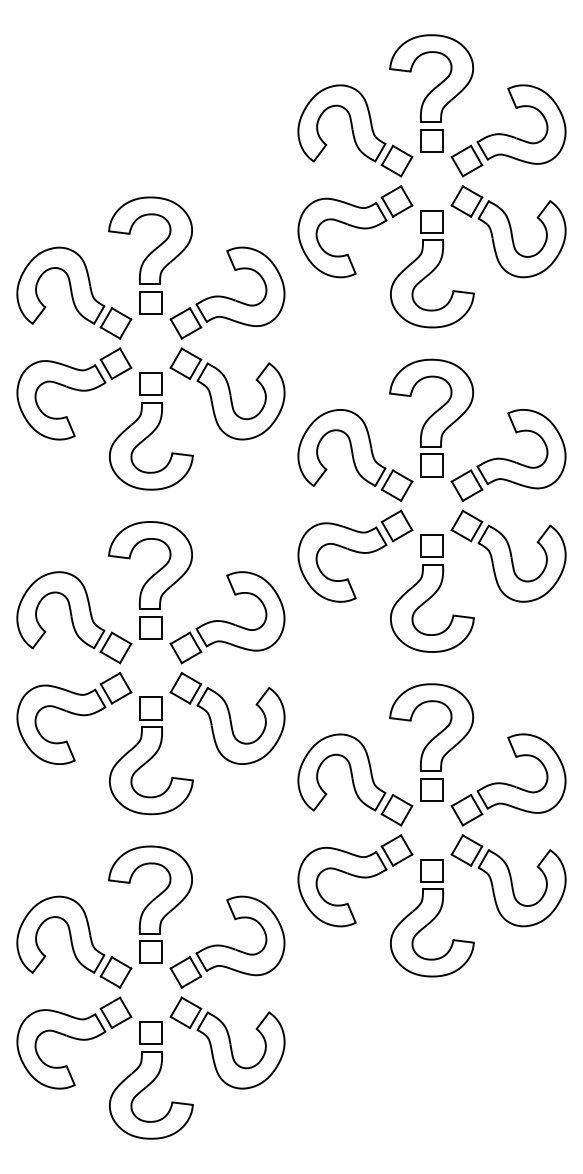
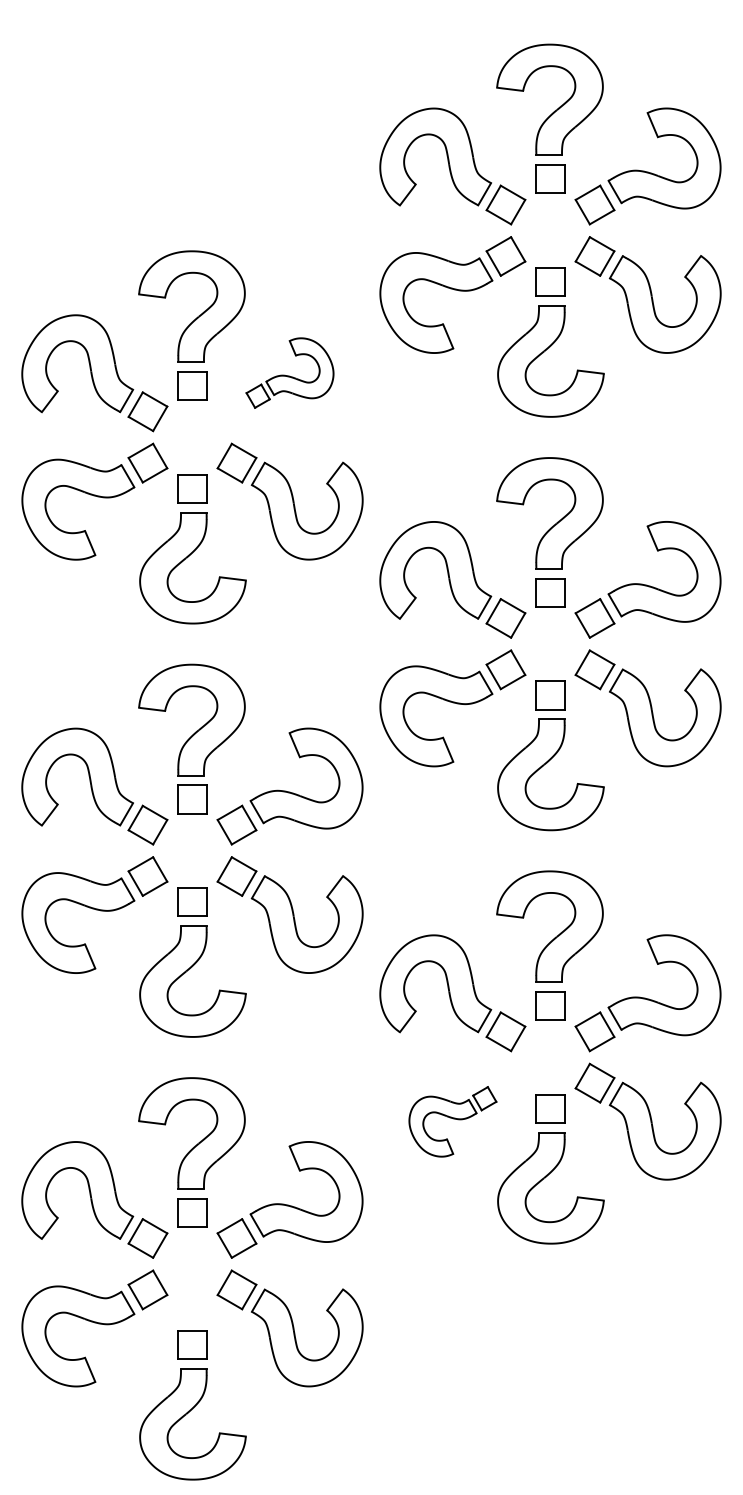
part: (227, 292) -> (289, 372), size x0.6
part: (355, 880) -> (453, 1121), size x0.6
part: (151, 1080) -> (193, 1405), moved

